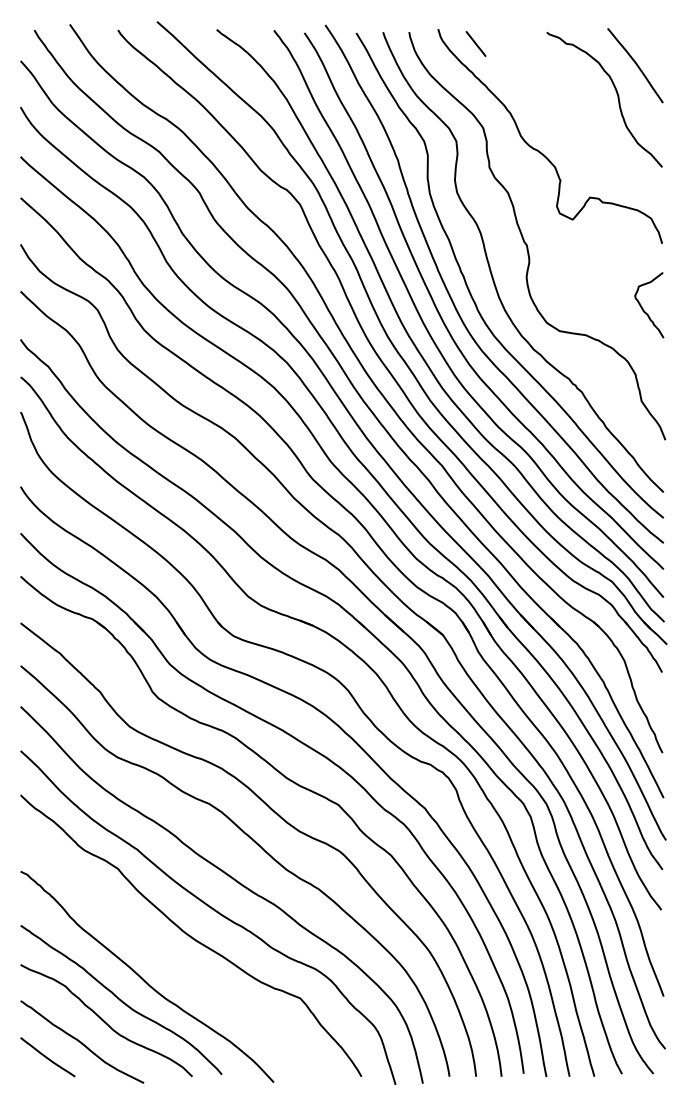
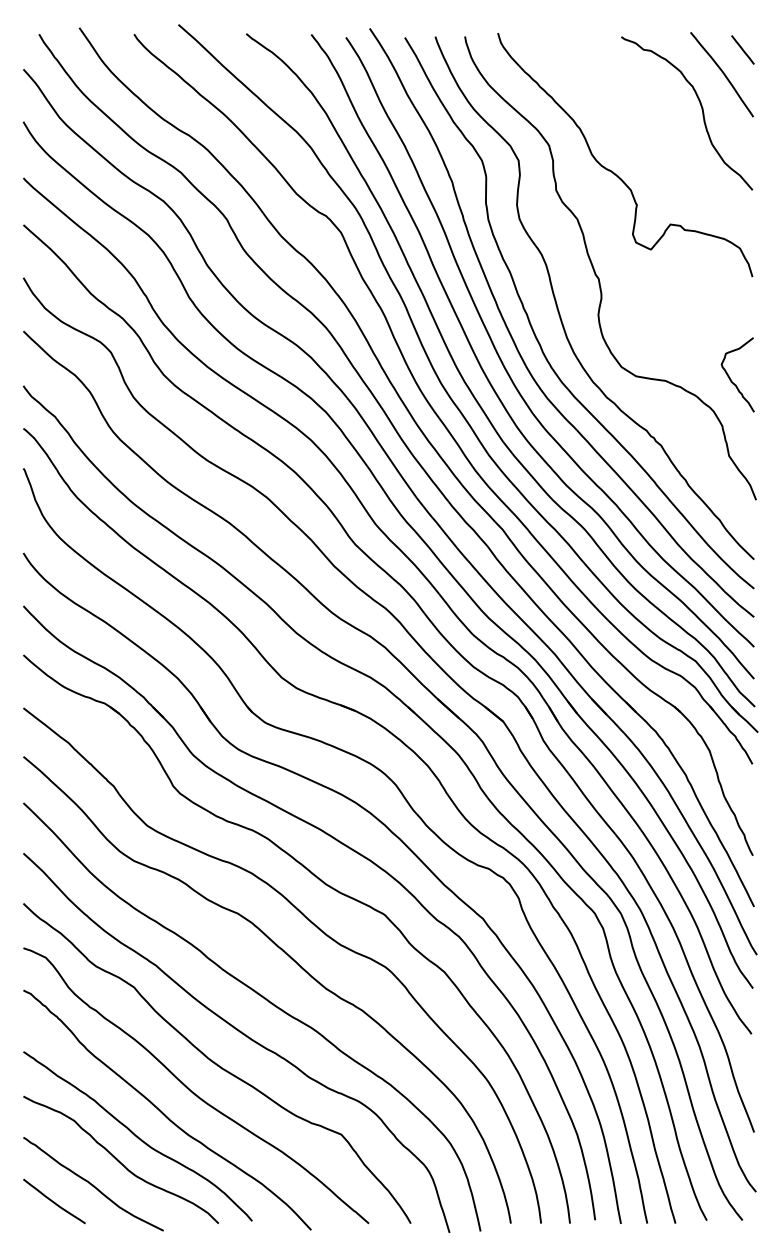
line: (475, 43) -> (742, 49), moved
curve: (642, 307) -> (730, 377), moved
curve: (170, 960) -> (193, 1091), added

